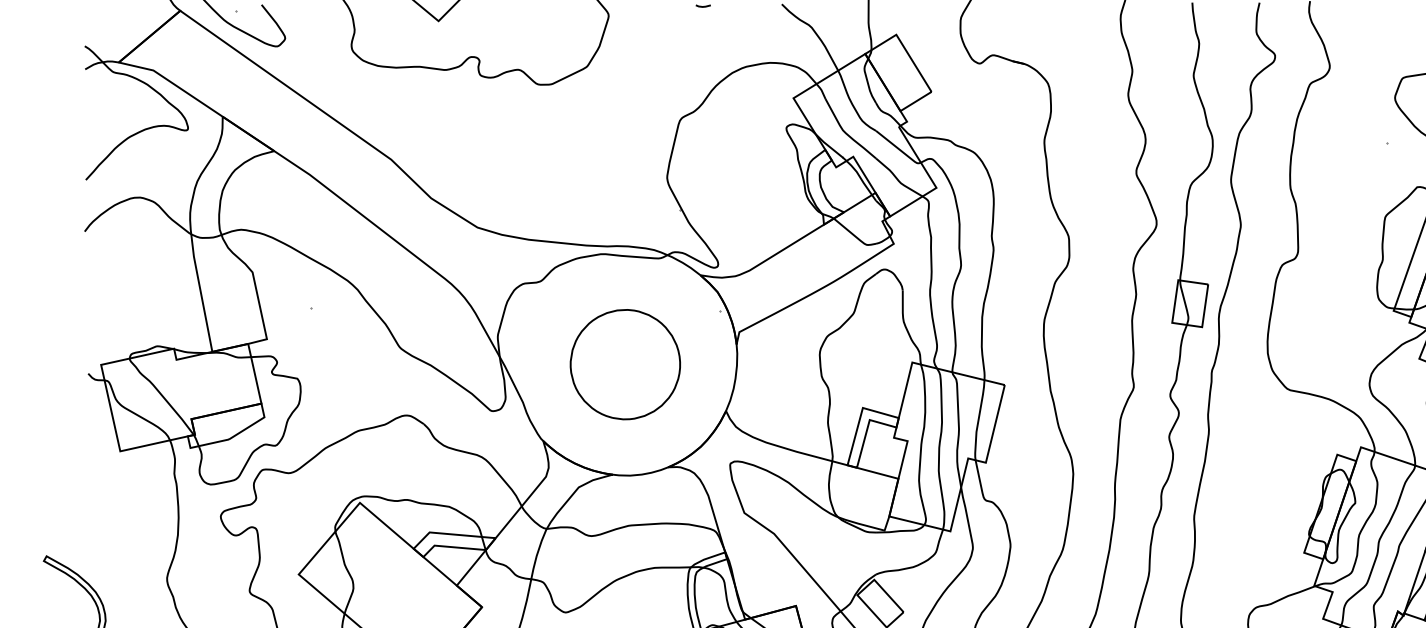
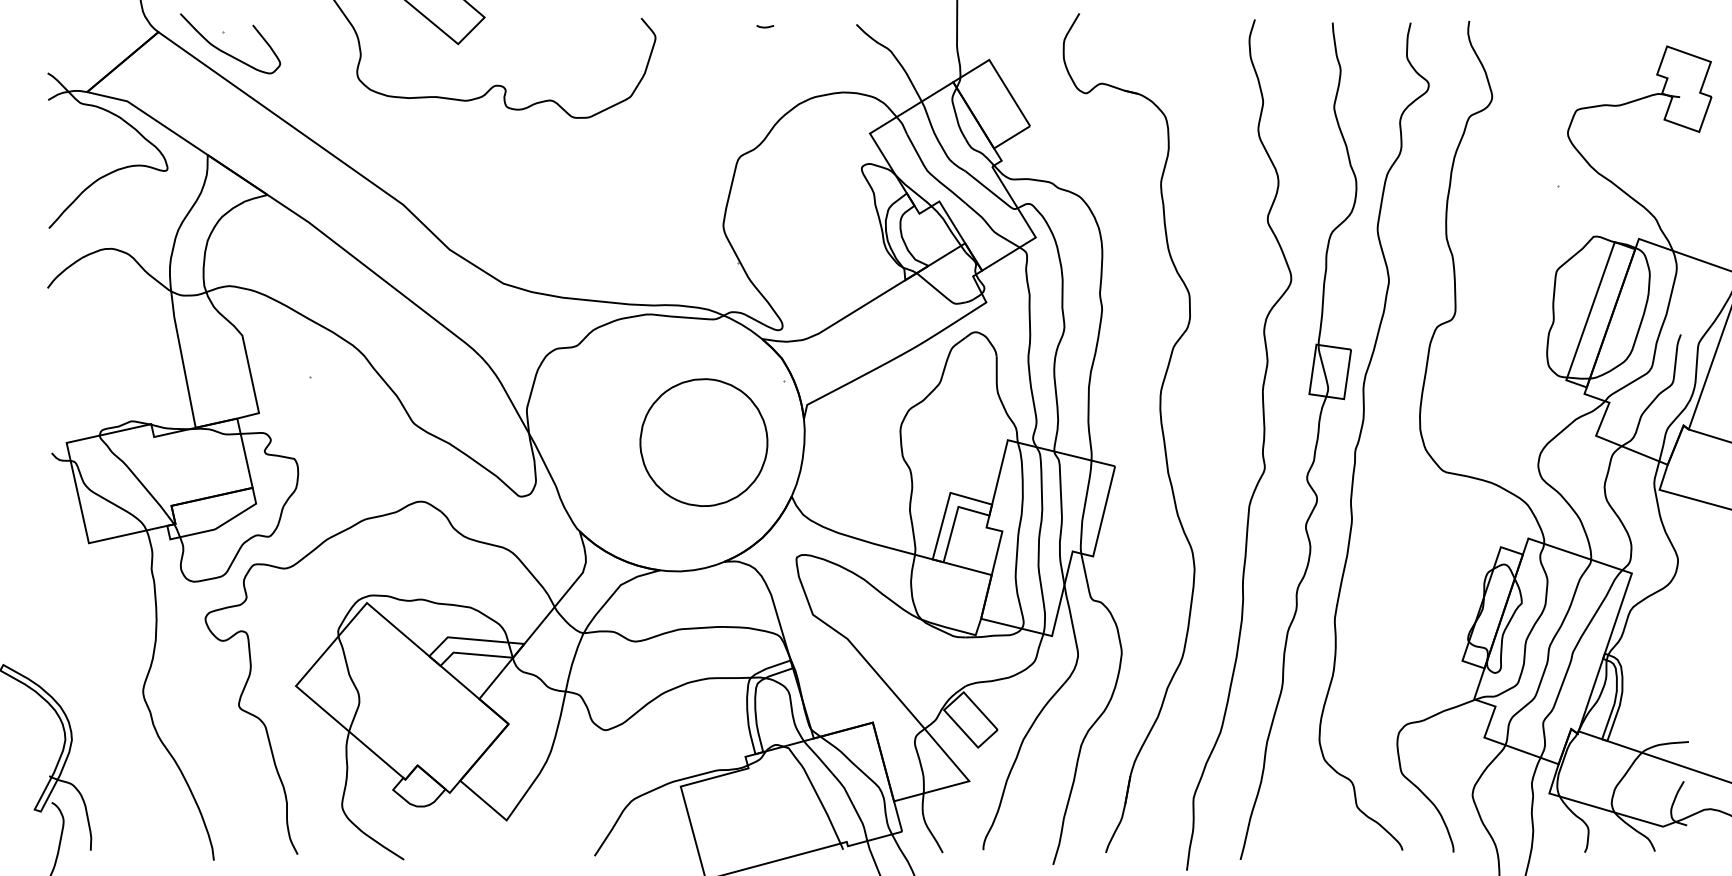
part: (625, 364) -> (703, 442), moved

